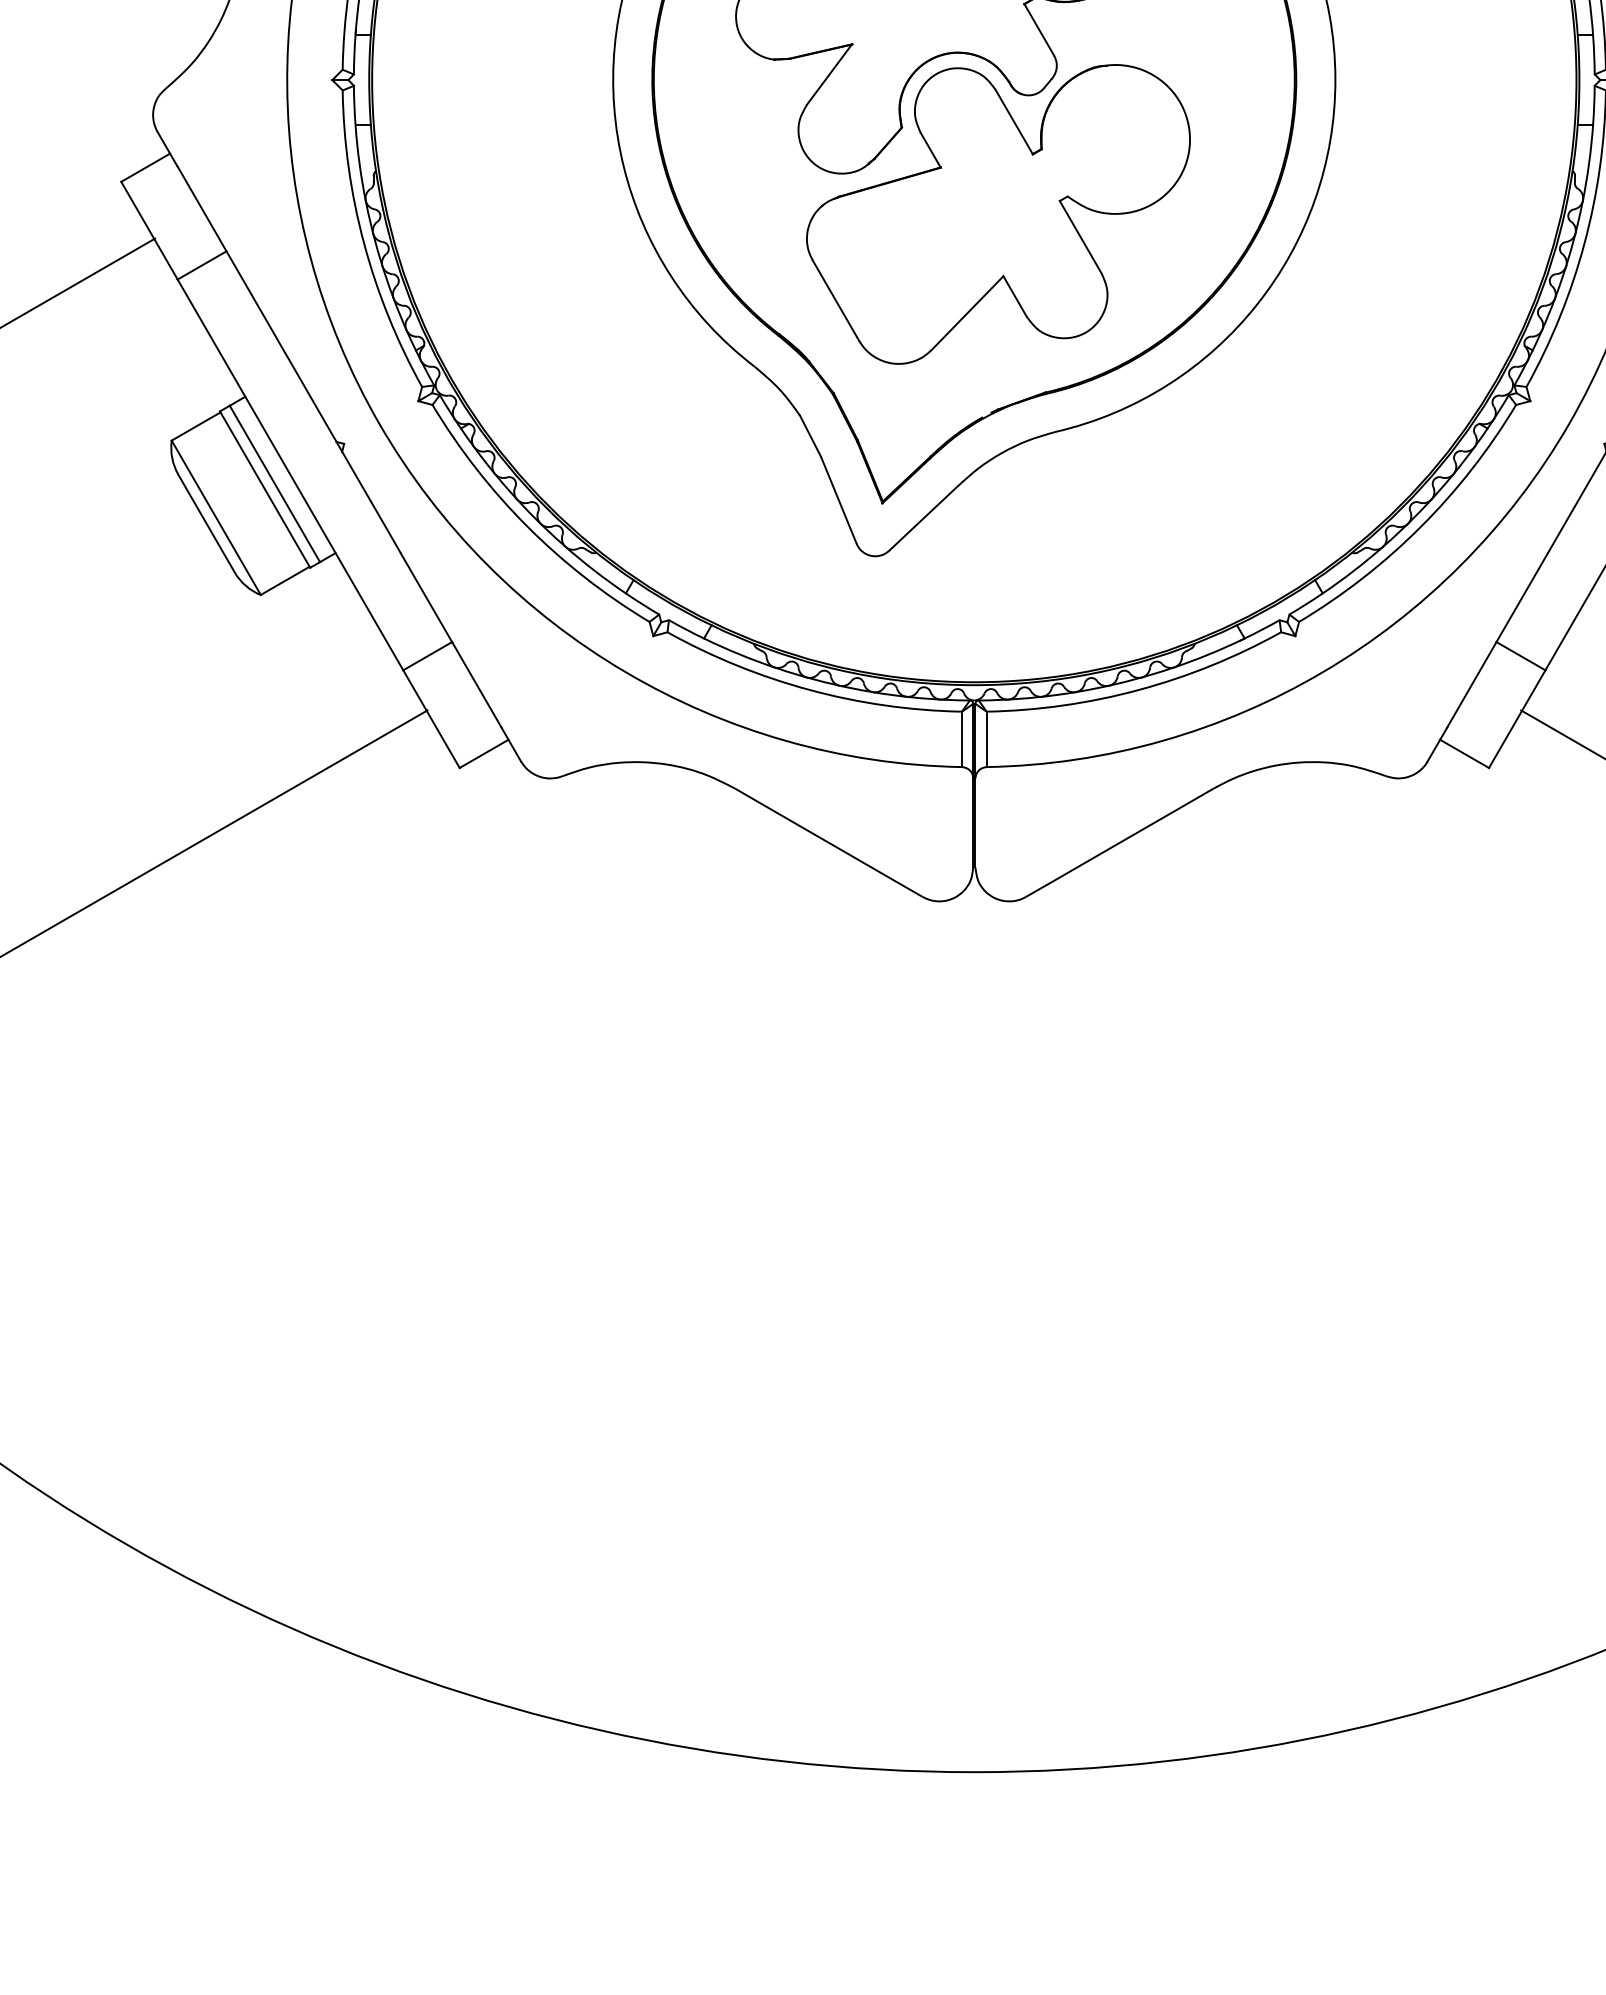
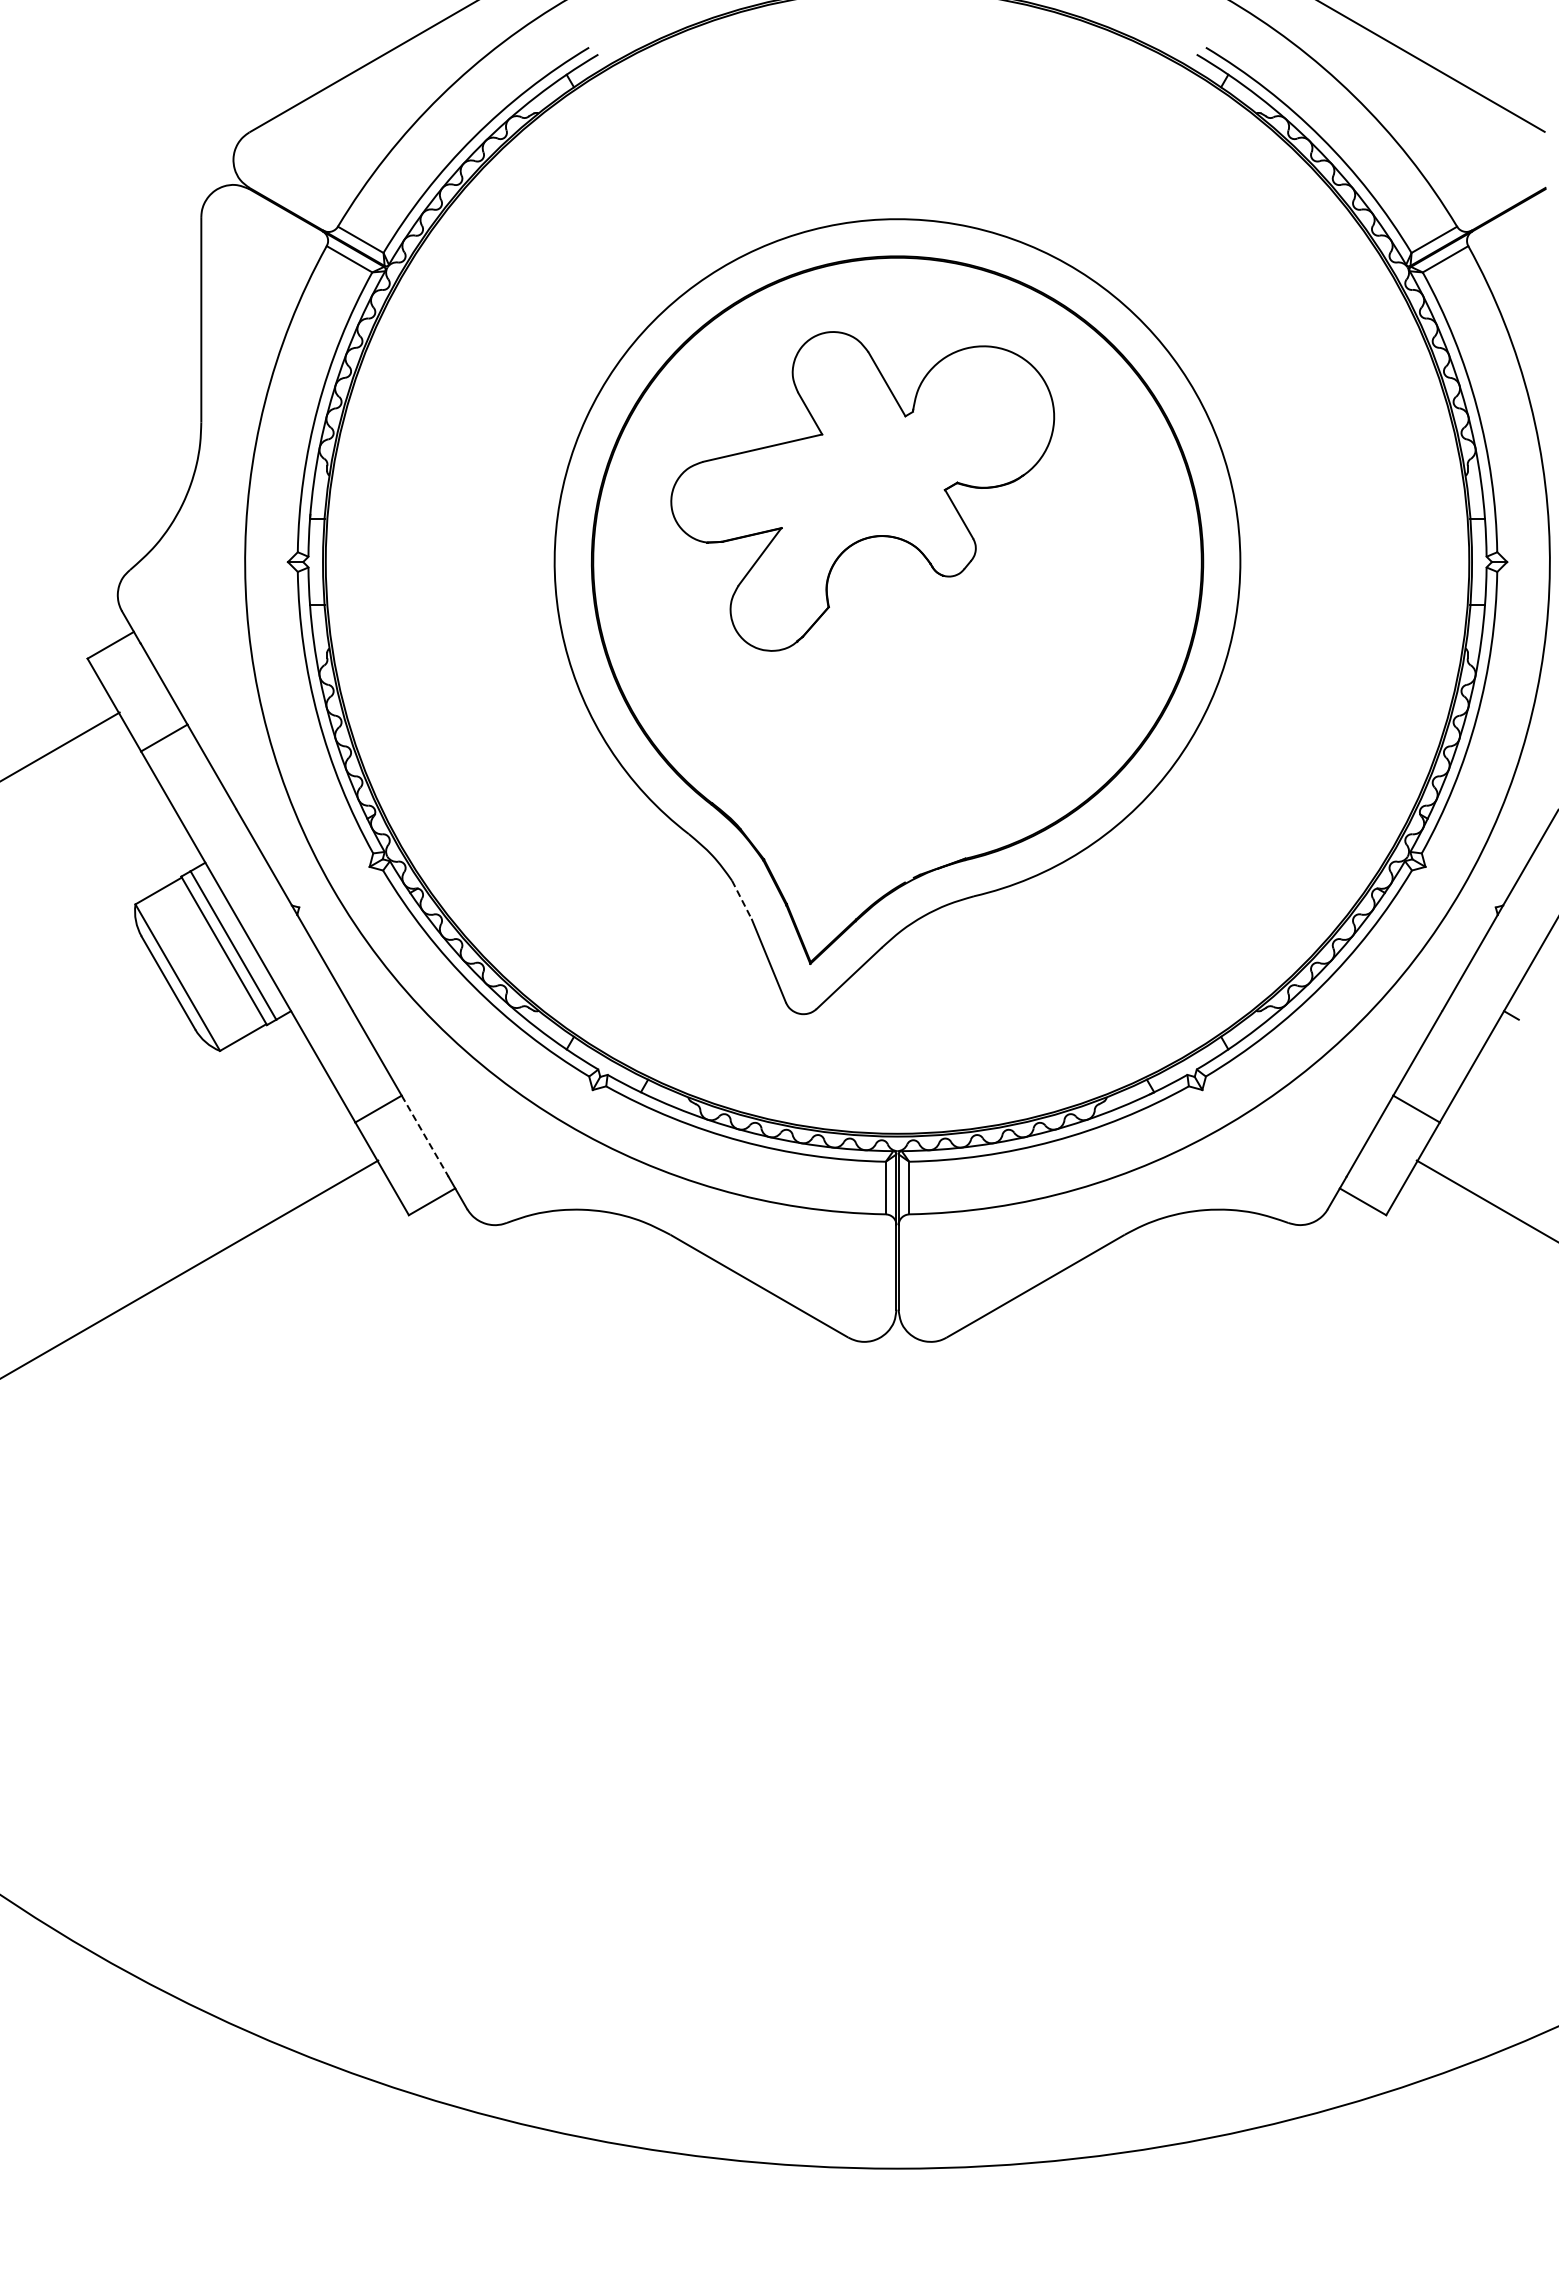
part: (998, 214) -> (920, 689), removed
line: (811, 436) -> (742, 900), solid -> dashed
line: (477, 685) -> (425, 1136), solid -> dashed

